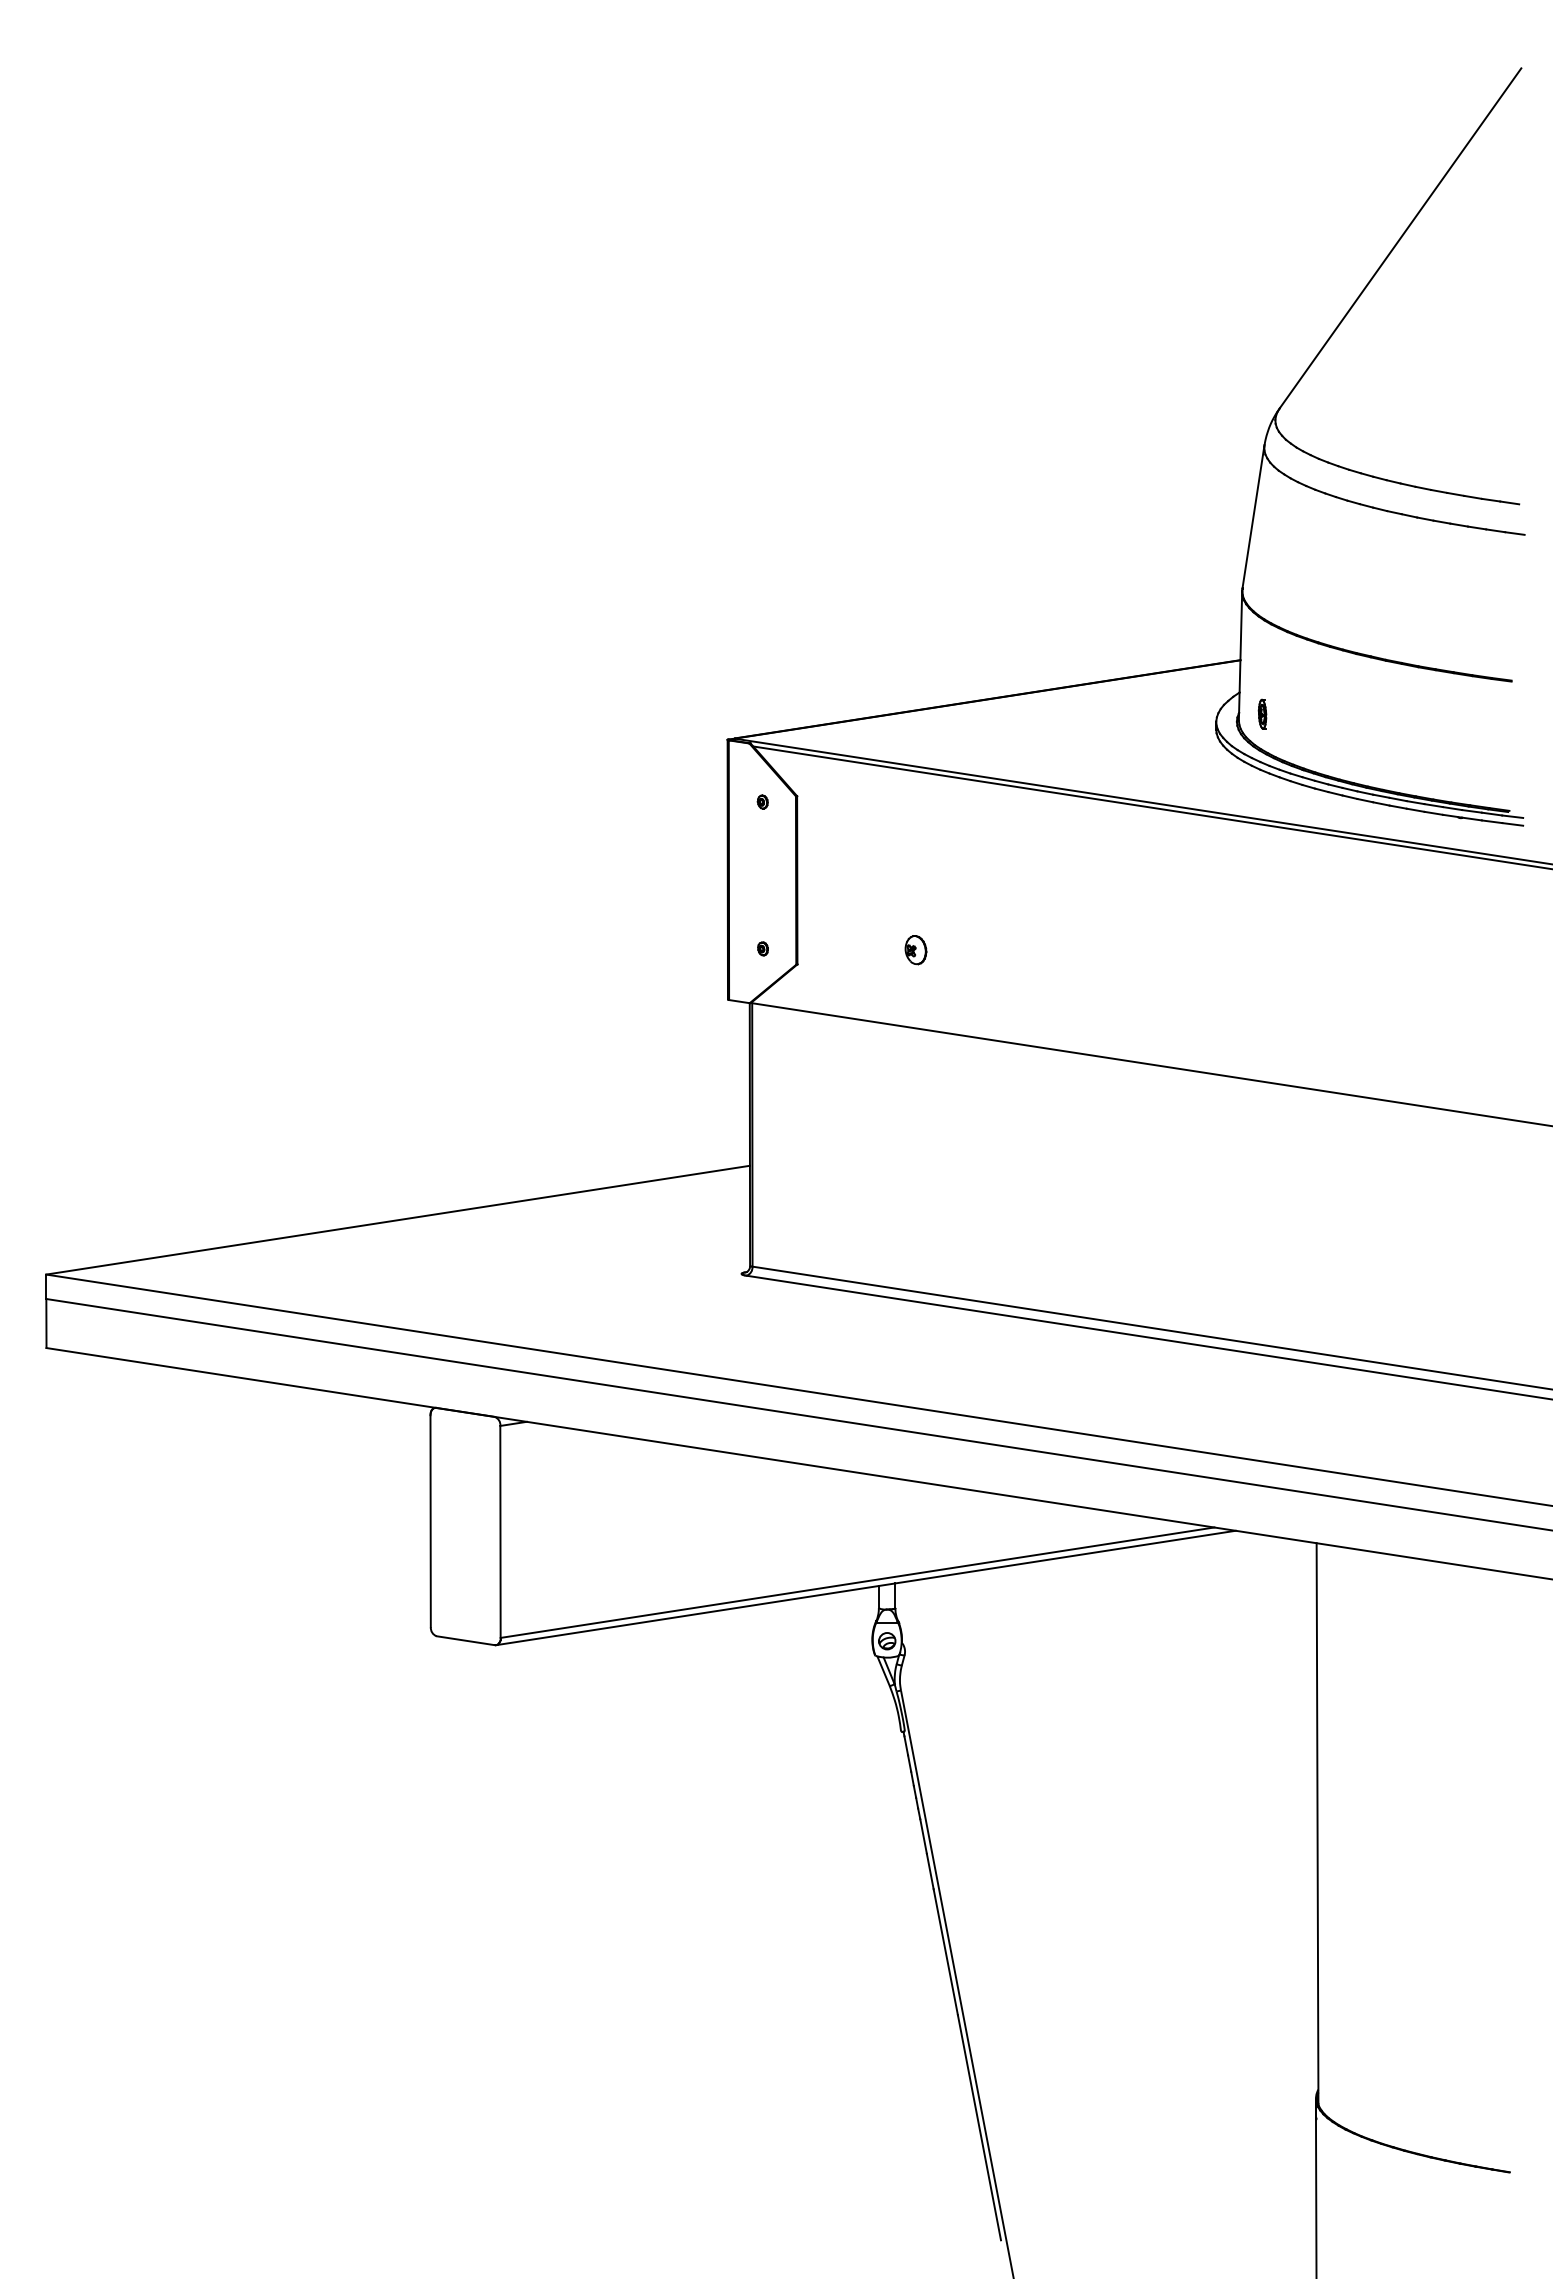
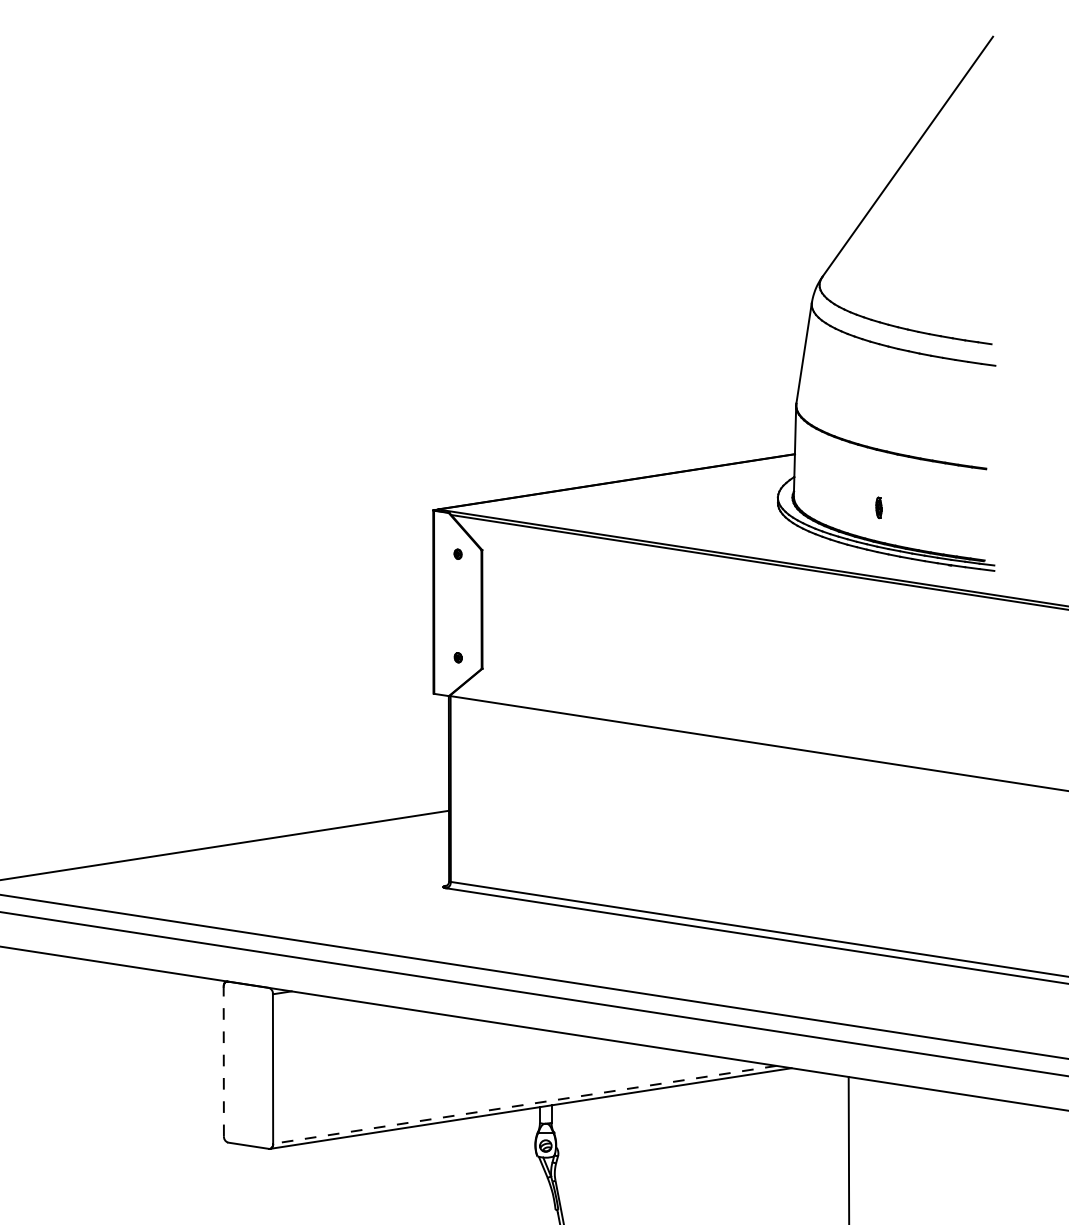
part: (1262, 713) -> (878, 507), moved
part: (915, 950) -> (565, 658), removed
line: (430, 1521) -> (223, 1061), solid -> dashed
line: (857, 1582) -> (524, 1104), solid -> dashed

